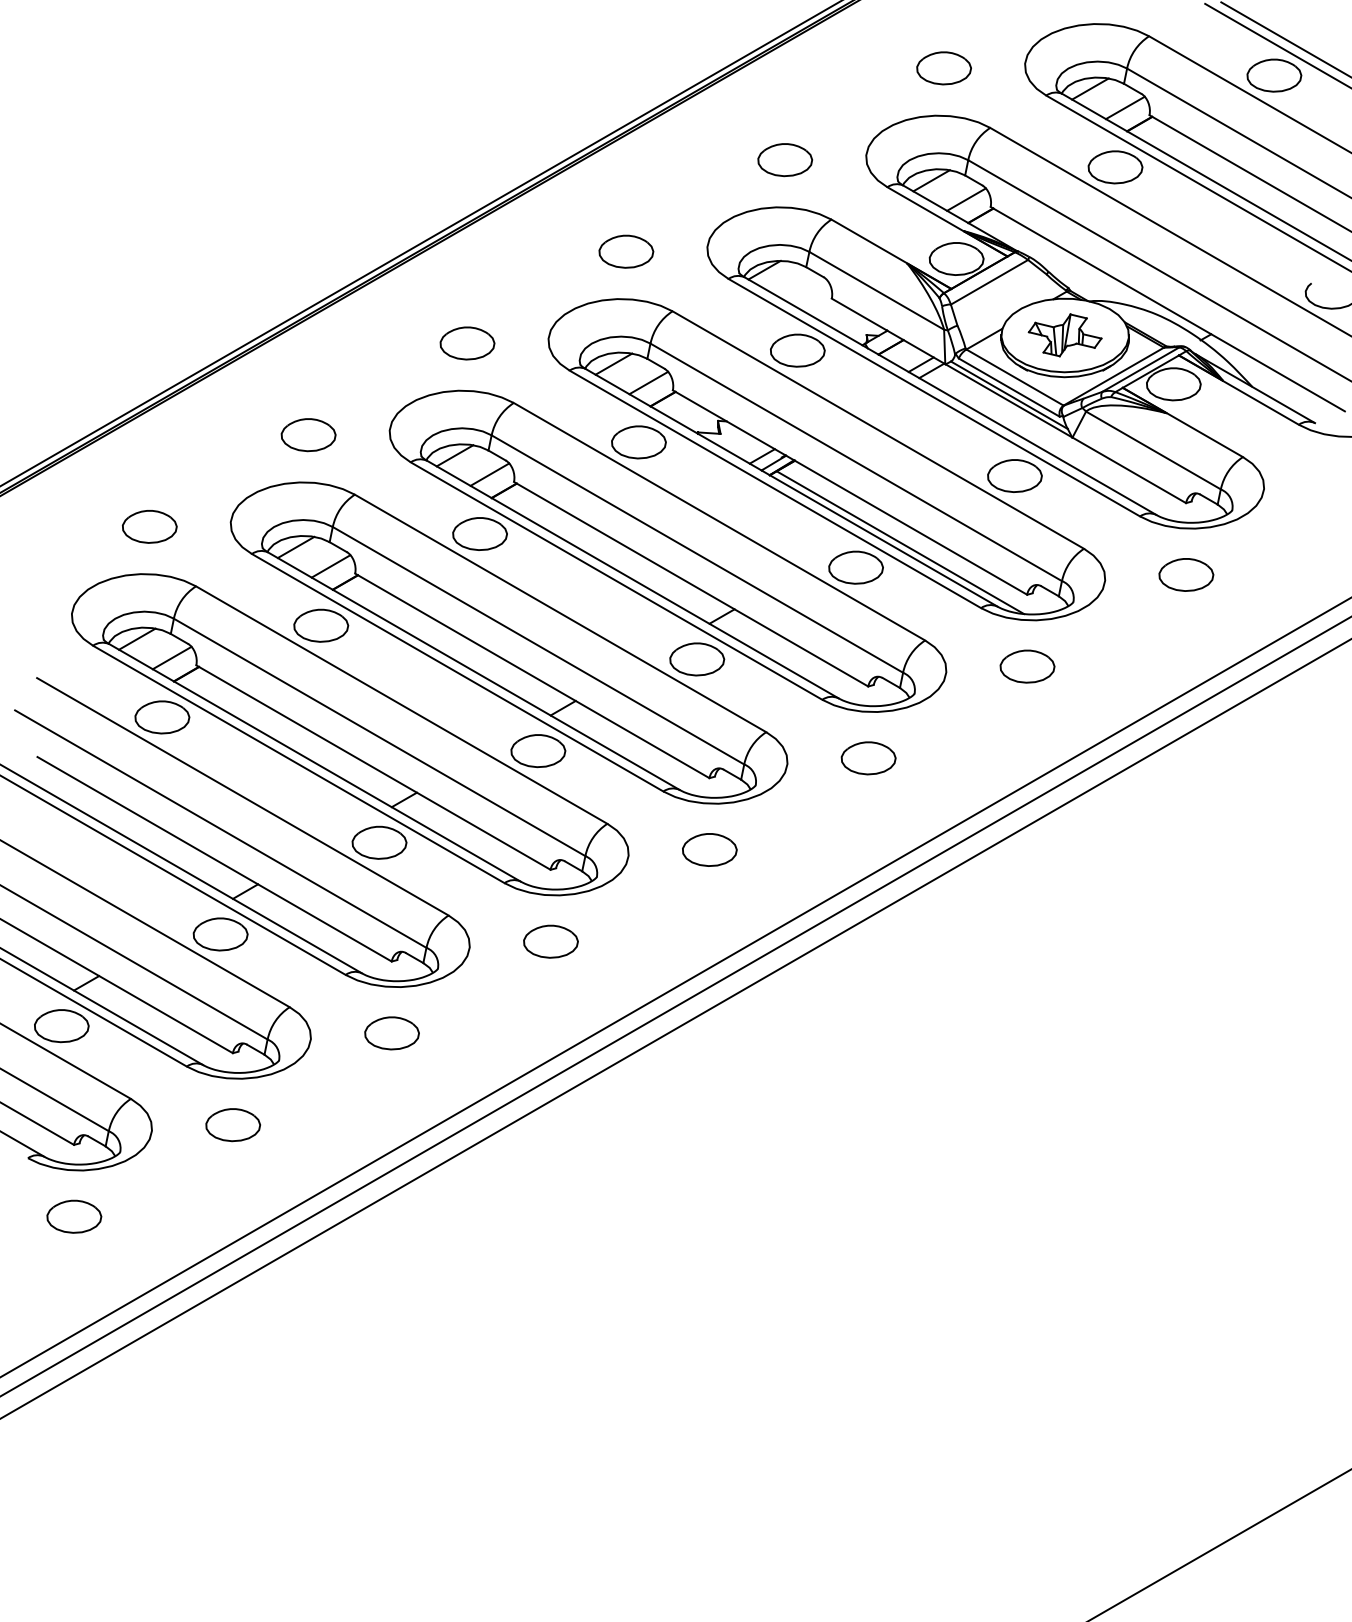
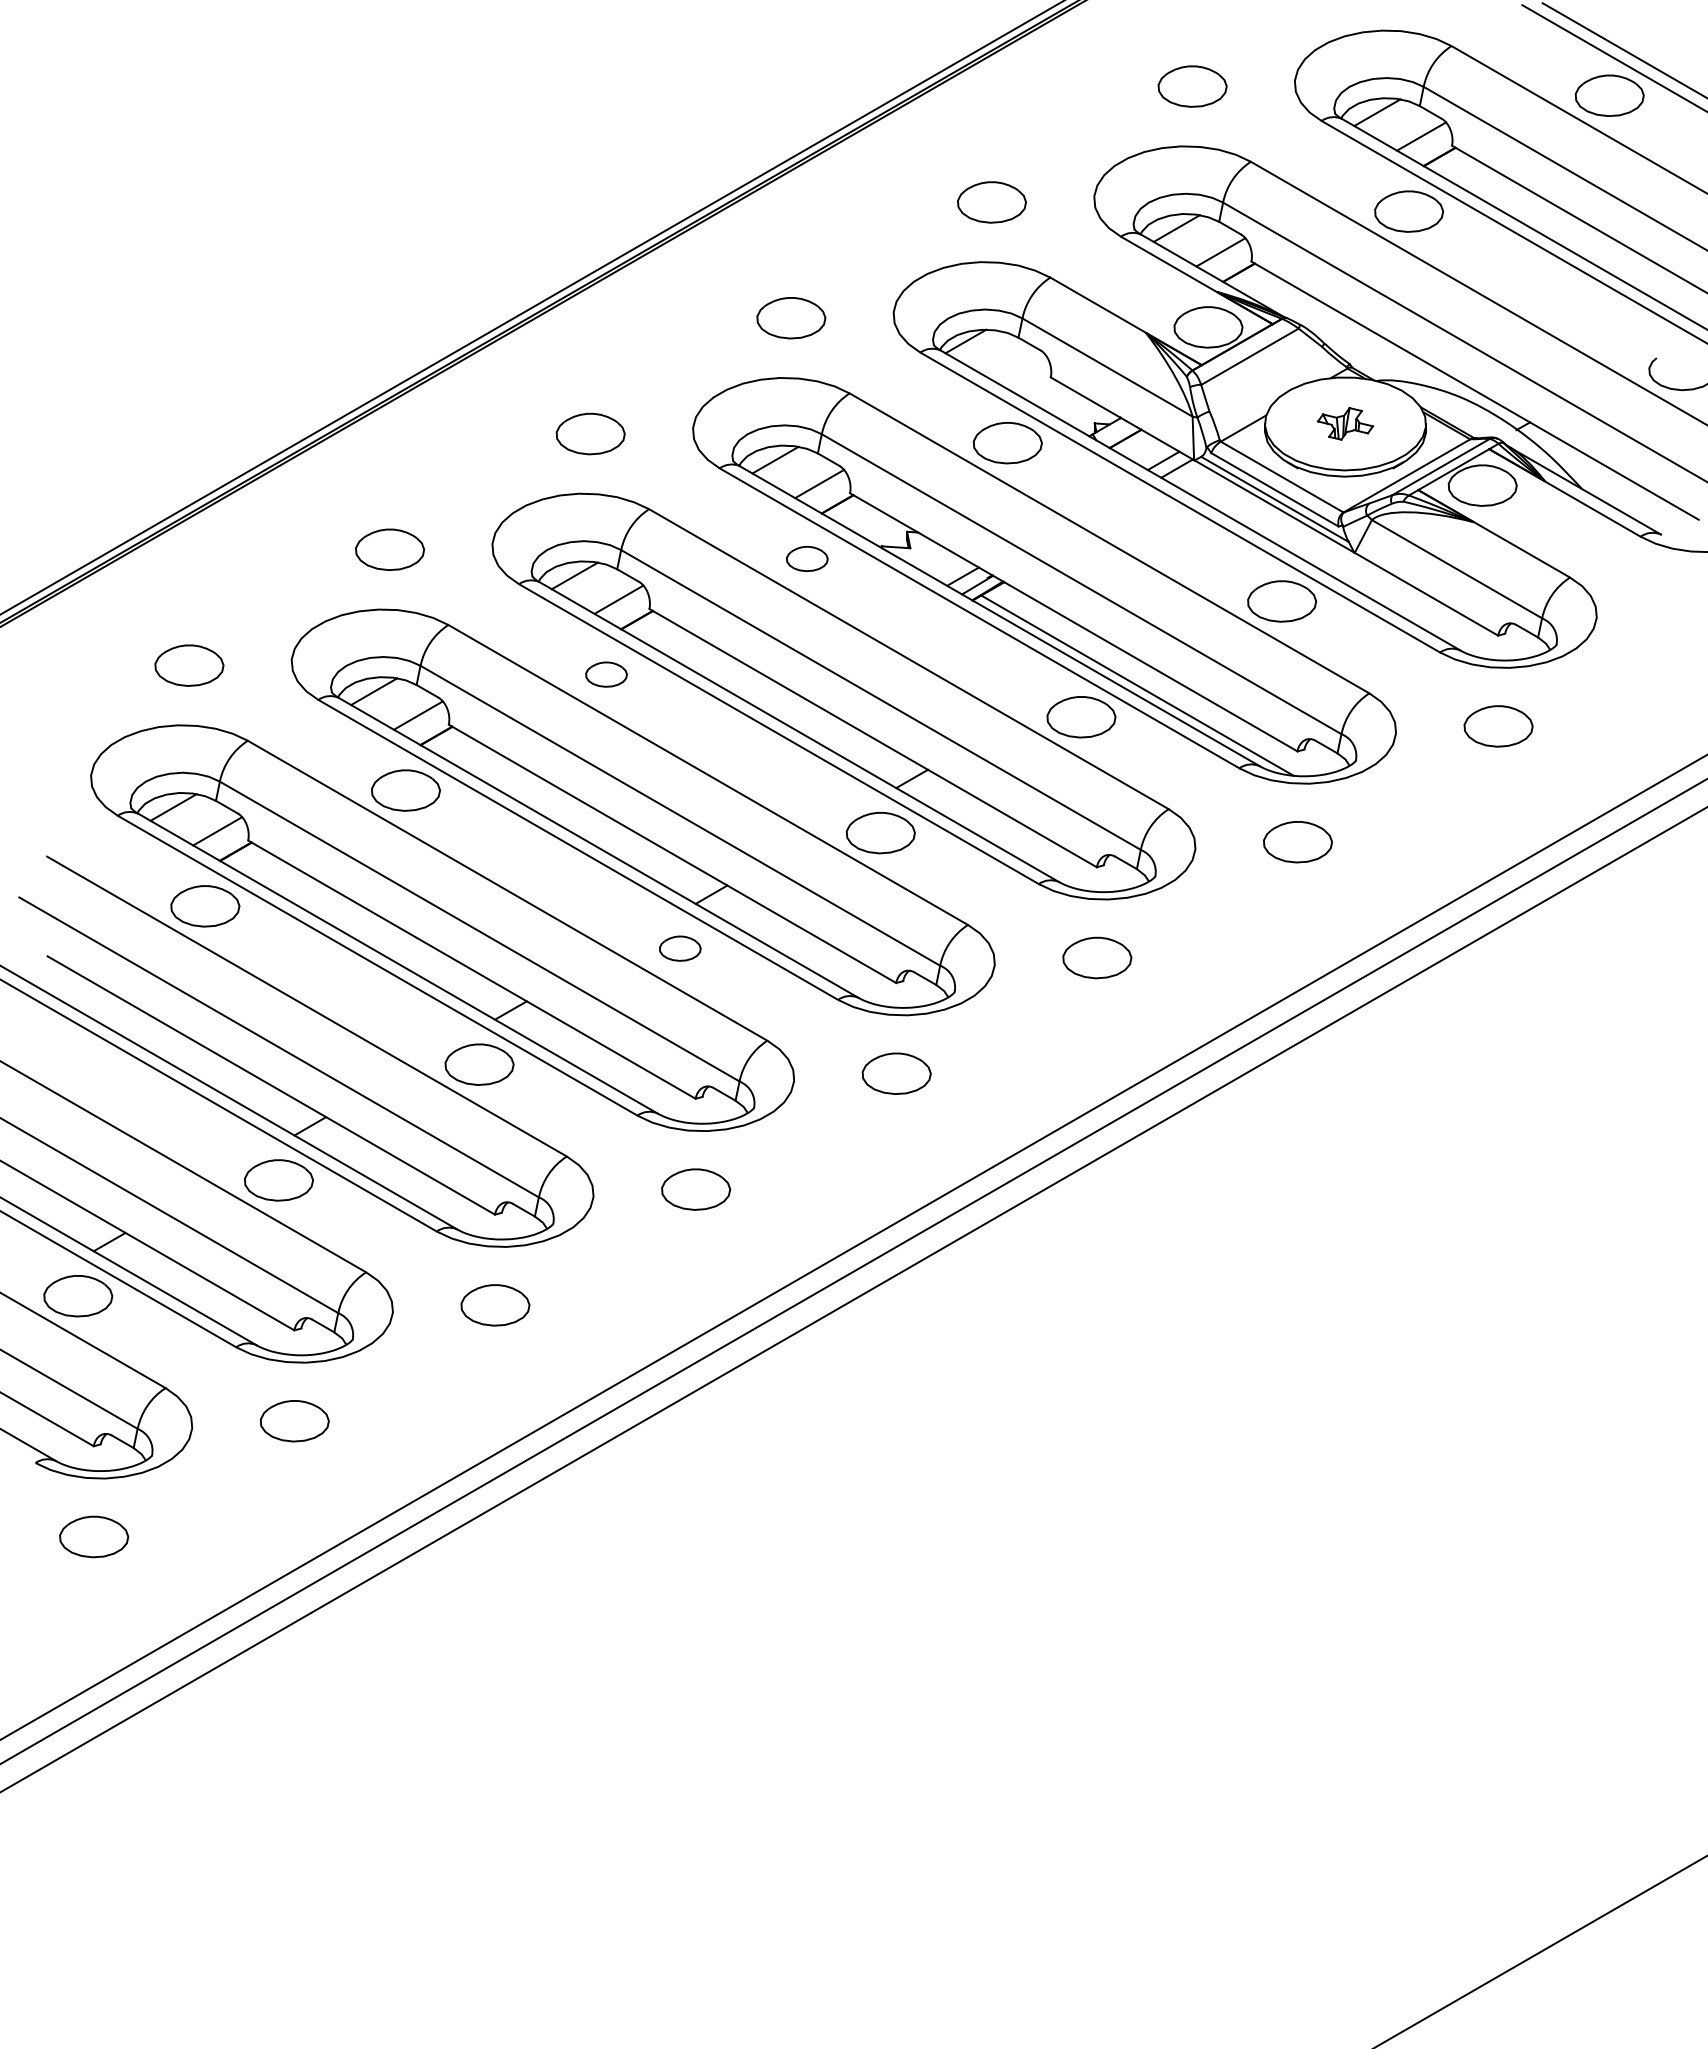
part: (1065, 335) -> (1345, 423), size x0.6
part: (639, 442) -> (807, 558), size x0.6
part: (480, 533) -> (606, 674), size x0.6
part: (538, 750) -> (680, 948), size x0.6

